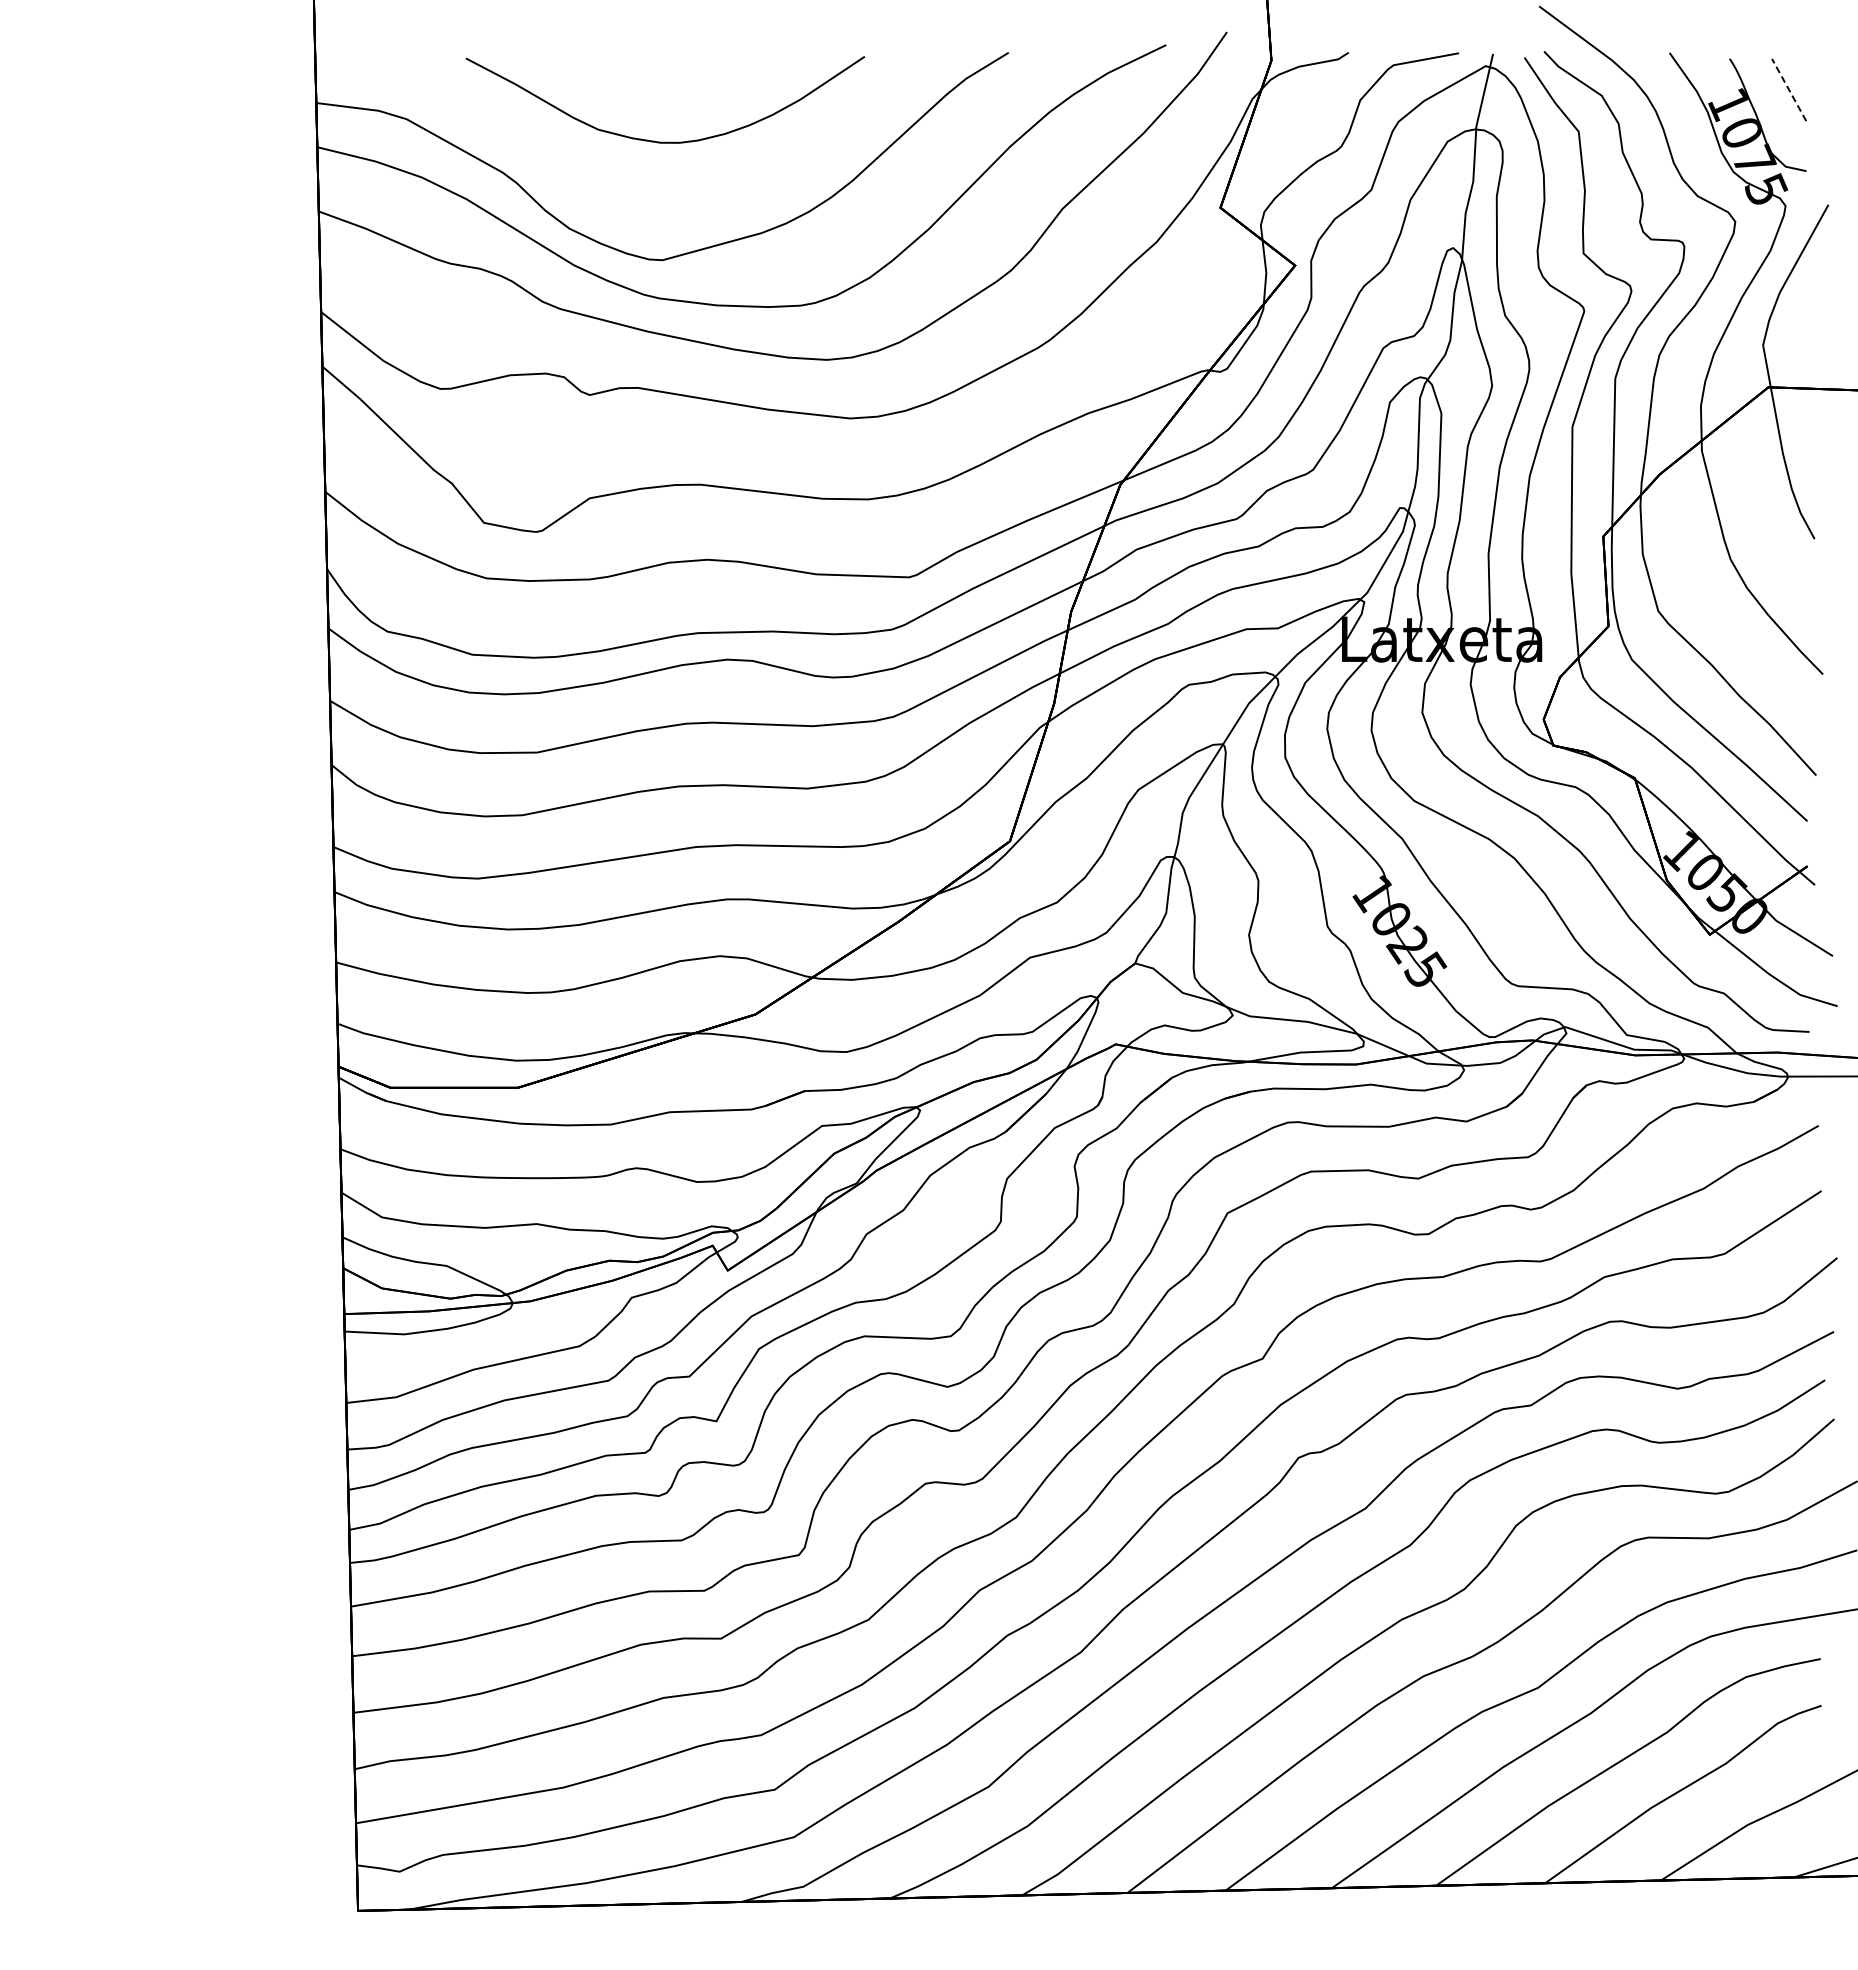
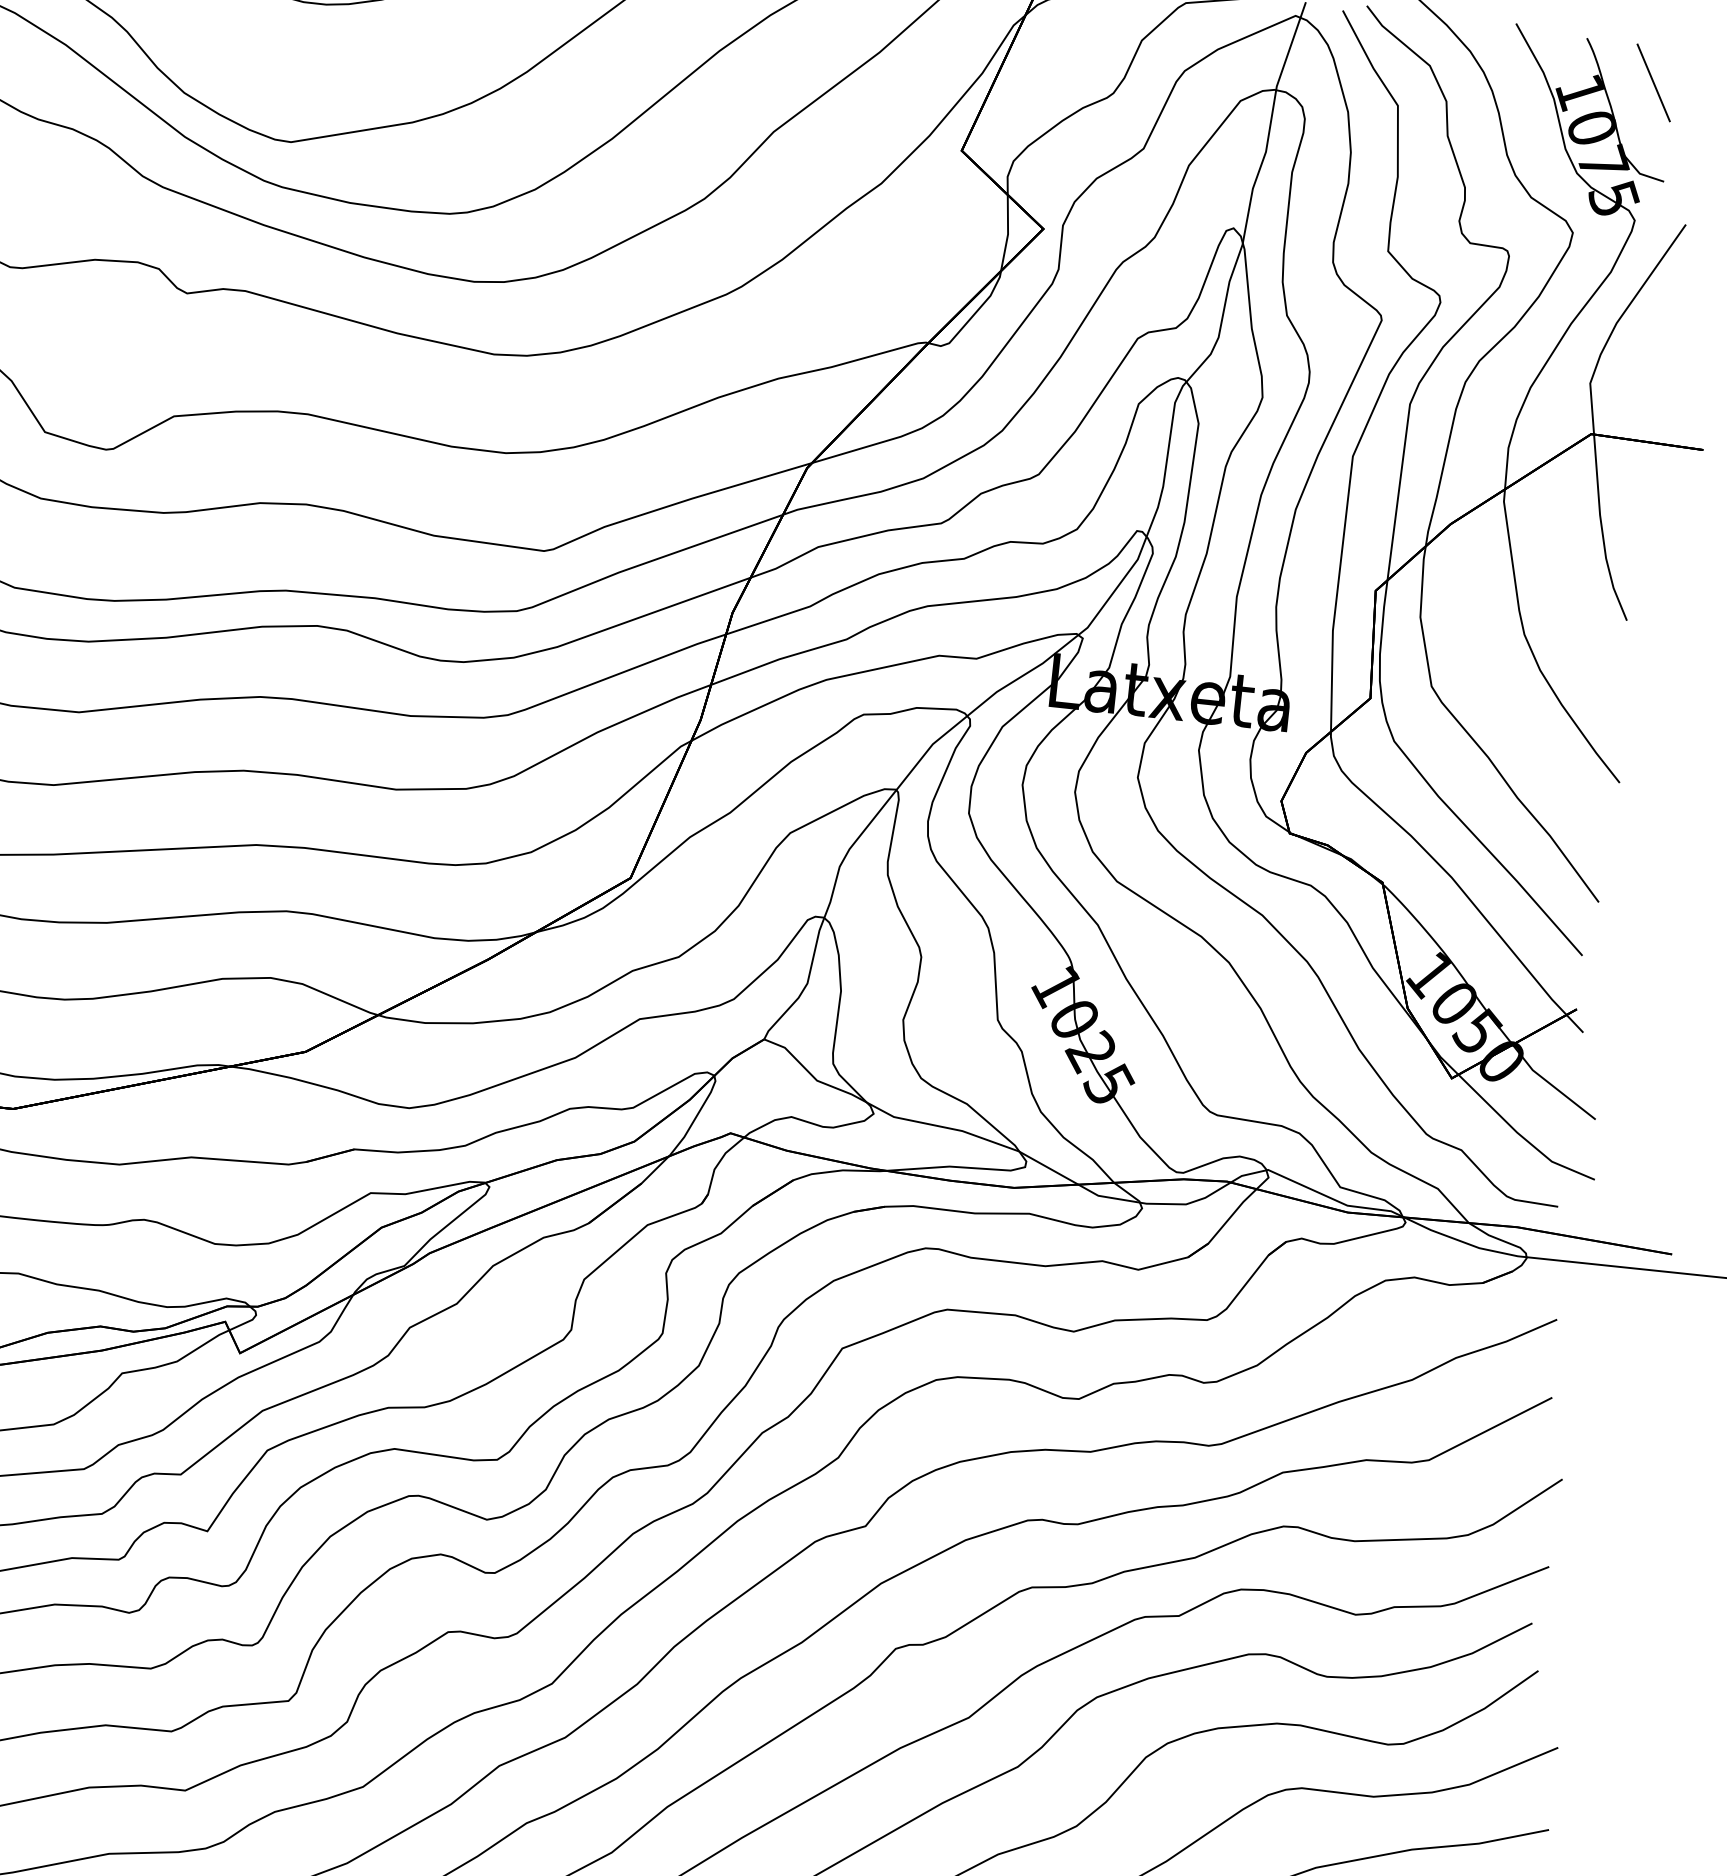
line: (1789, 90) -> (1654, 83), dashed -> solid

